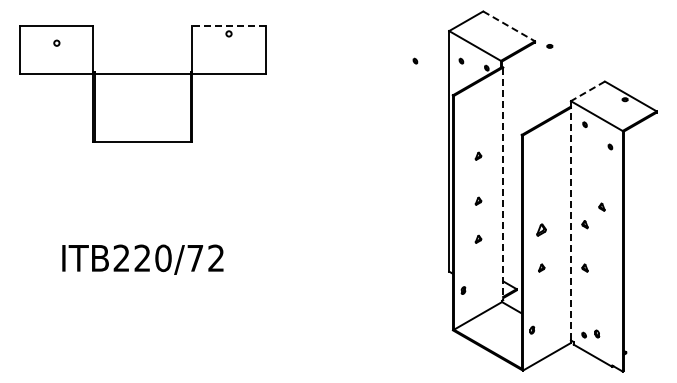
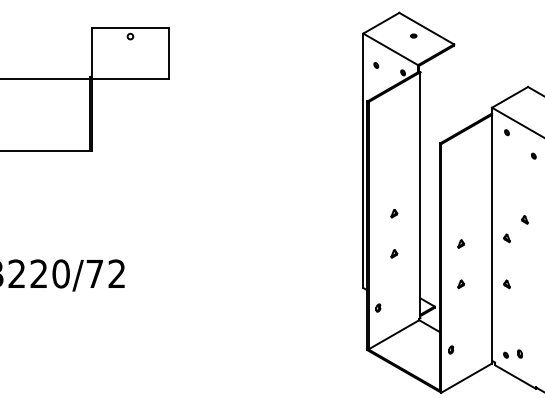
line: (229, 25) -> (130, 27), dashed -> solid
line: (509, 26) -> (427, 28), dashed -> solid
part: (549, 46) -> (413, 36), moved
part: (415, 60) -> (327, 64), removed
line: (587, 91) -> (509, 97), dashed -> solid
part: (478, 155) -> (394, 165), removed
line: (503, 184) -> (420, 195), dashed -> solid
line: (570, 223) -> (491, 237), dashed -> solid
part: (541, 229) -> (460, 243), size x0.62

